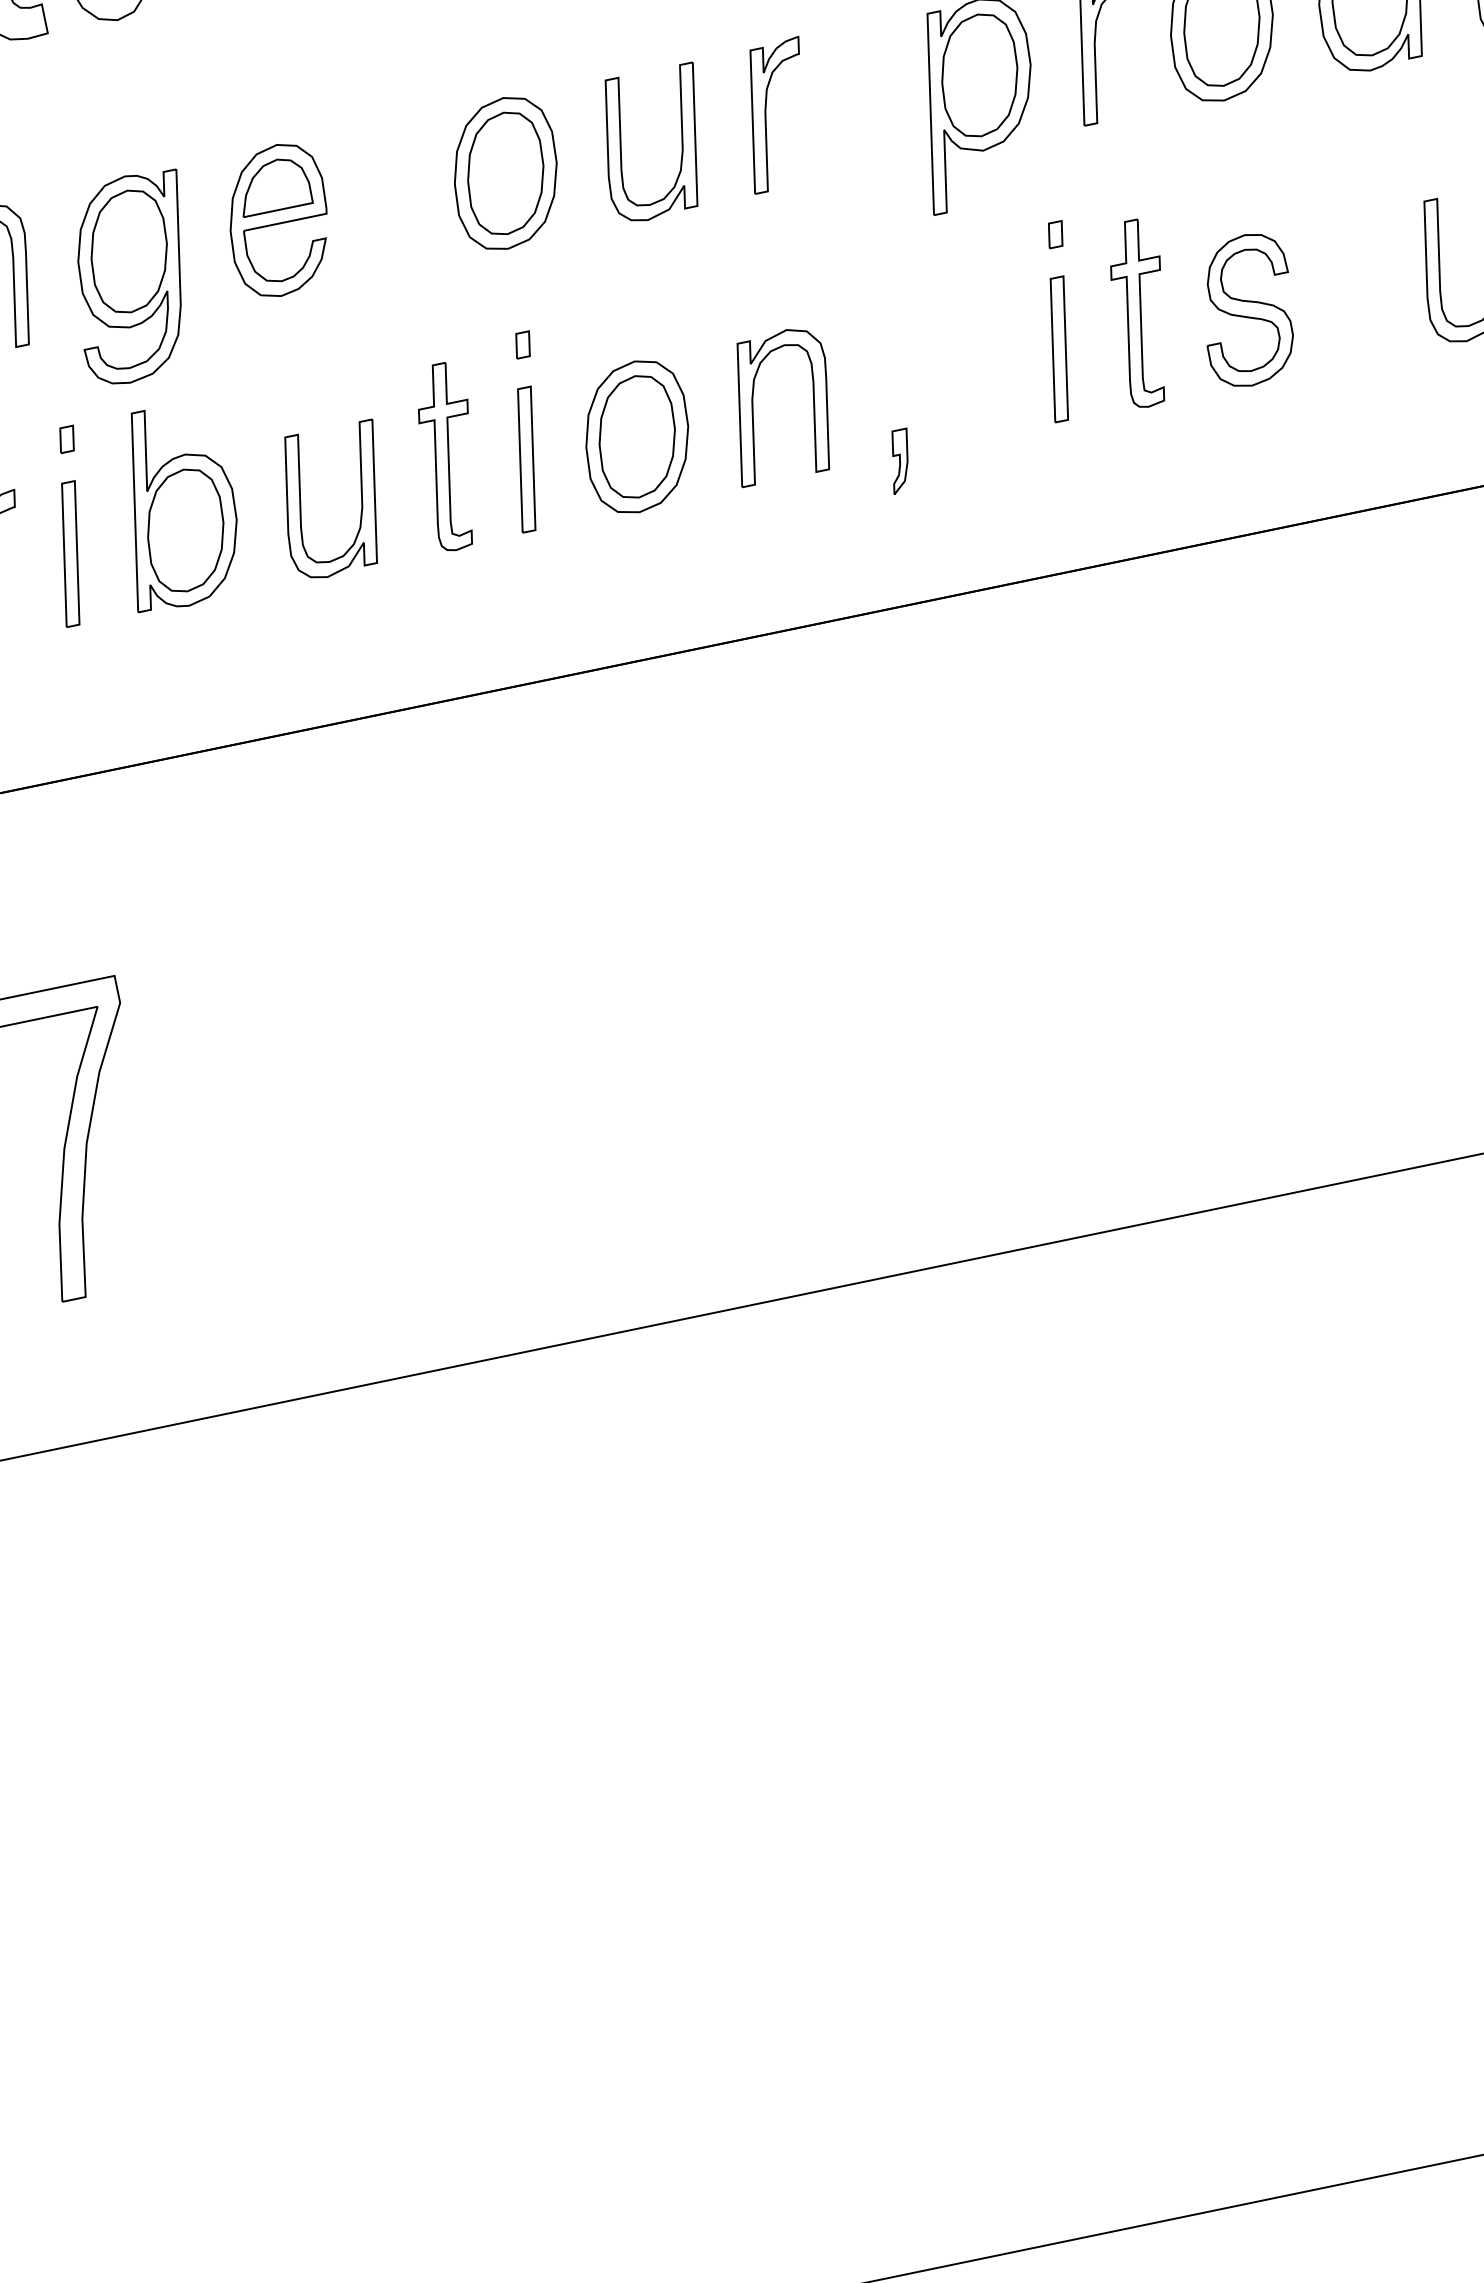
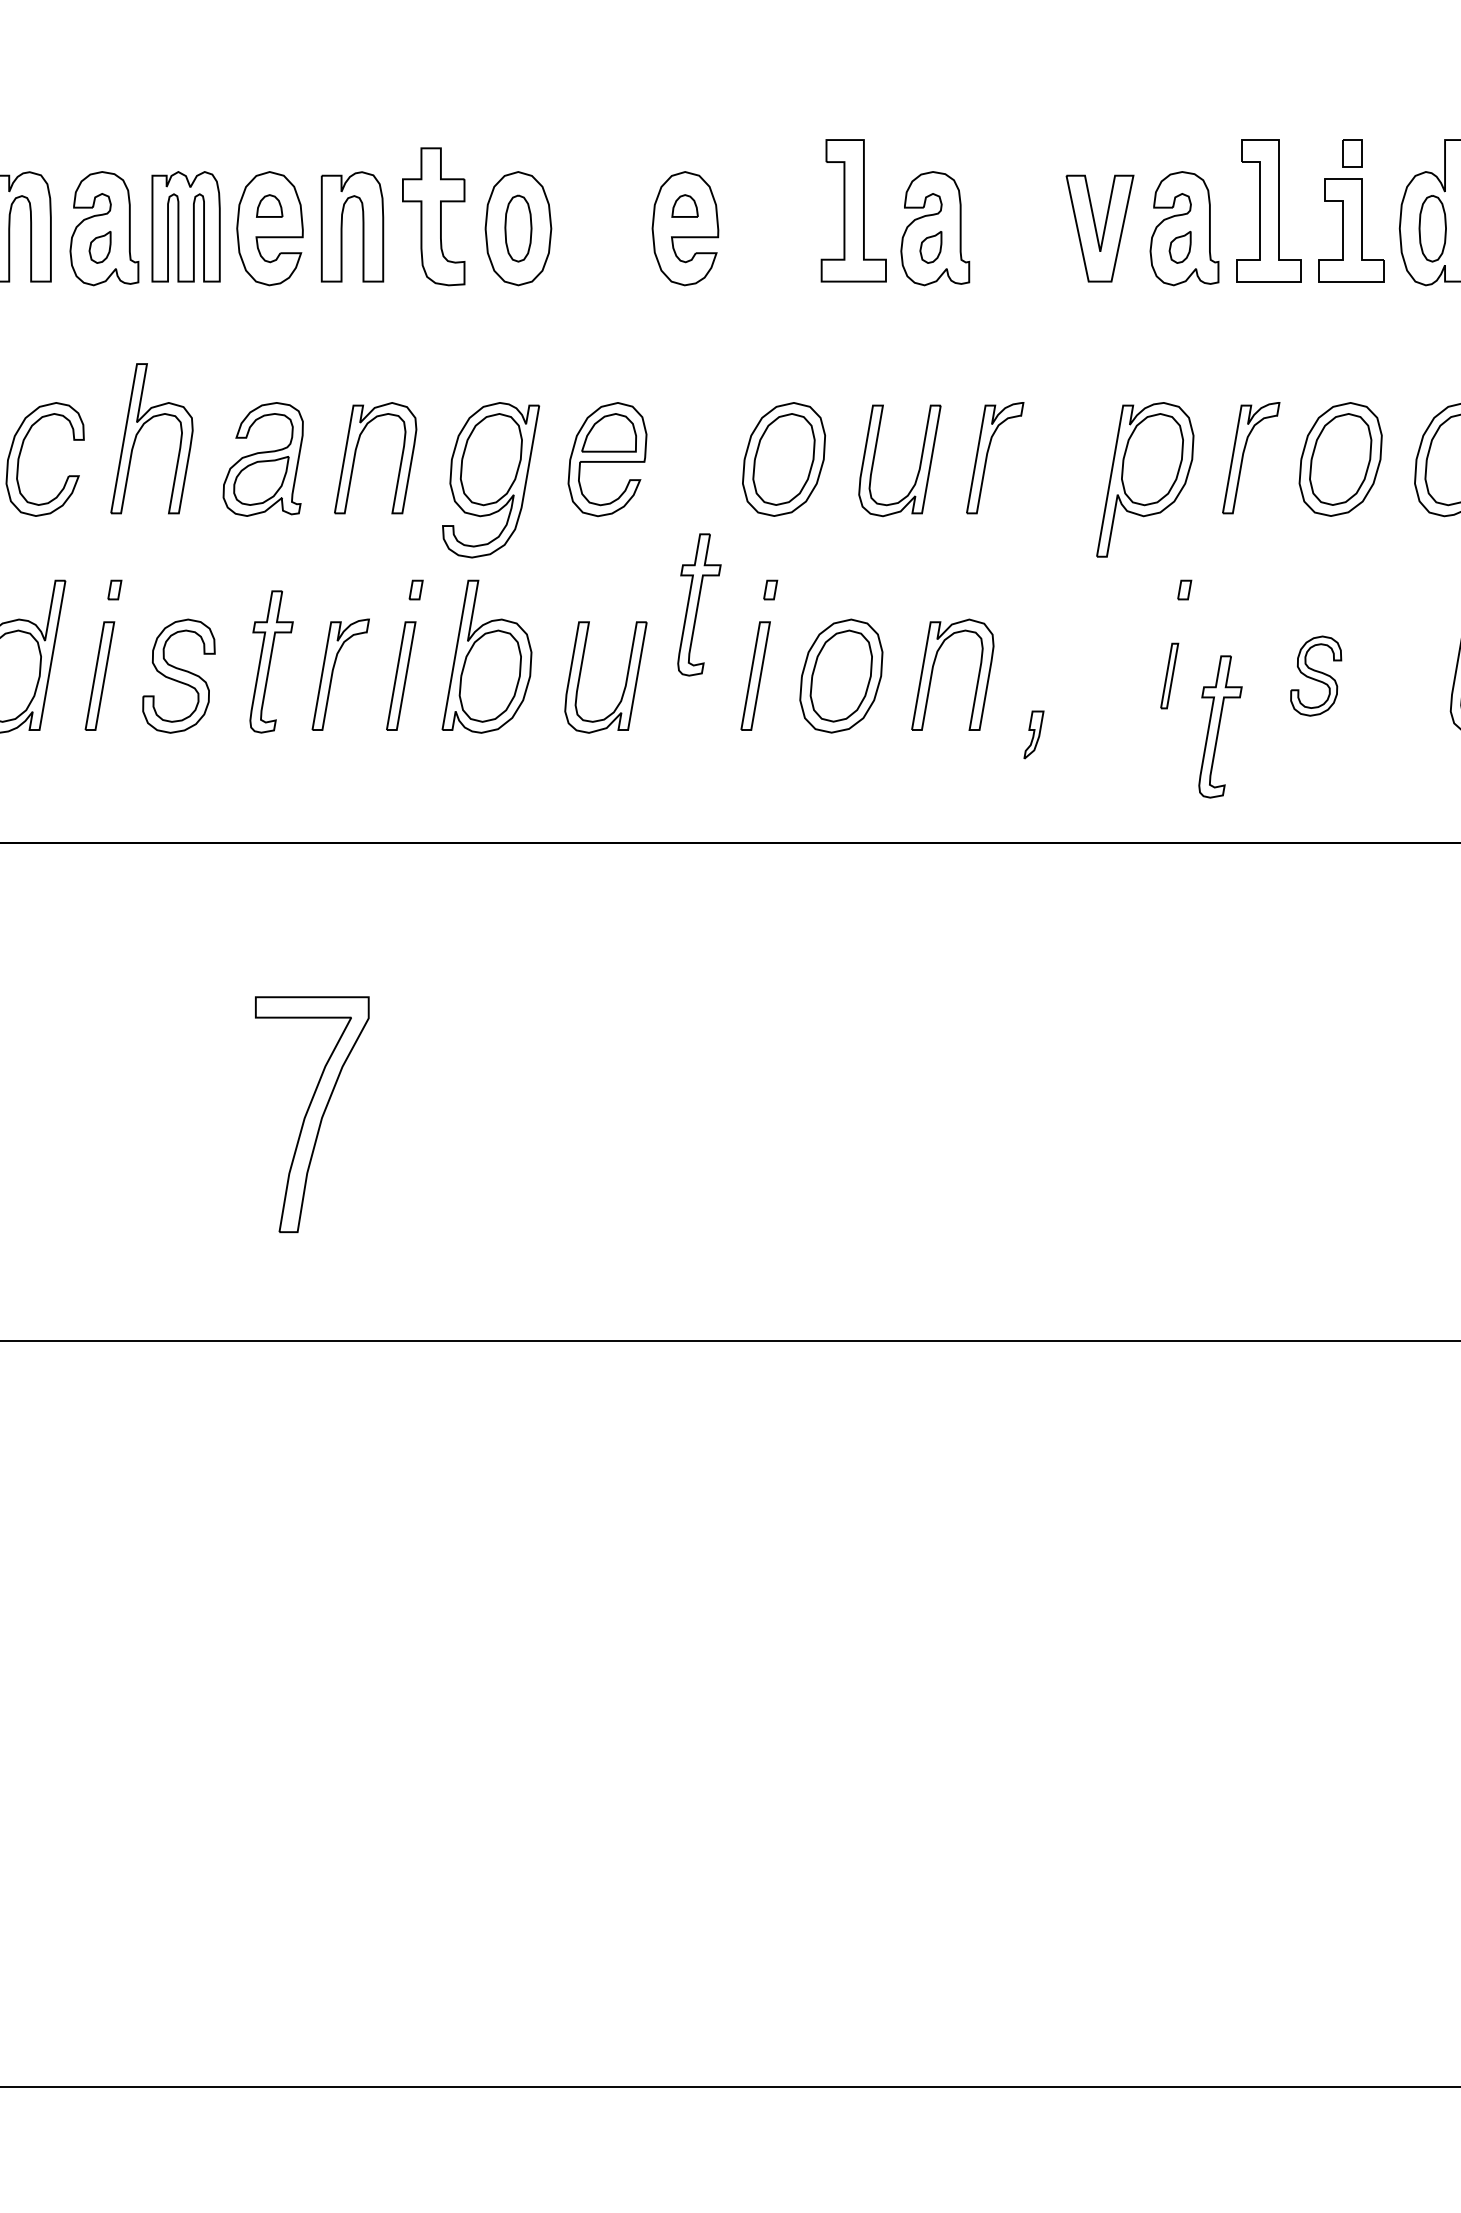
part: (1246, 309) -> (1315, 675), size x0.7
part: (1142, 312) -> (1220, 726), moved
part: (1058, 348) -> (1169, 675), size x0.6
part: (450, 455) -> (699, 604), moved

